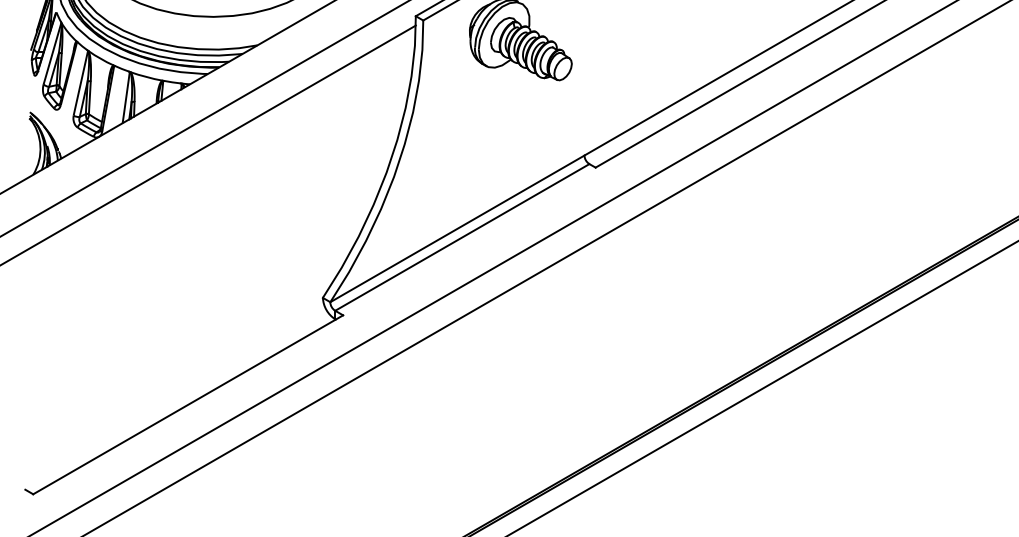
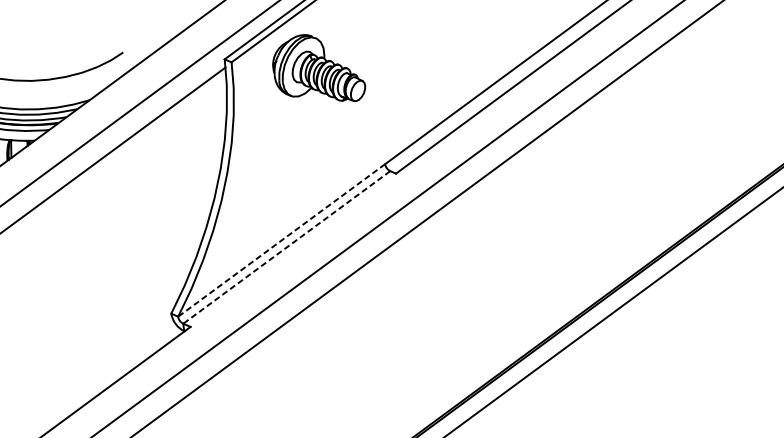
line: (457, 228) -> (281, 240), solid -> dashed
line: (462, 237) -> (286, 247), solid -> dashed

